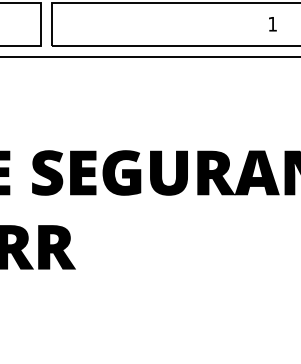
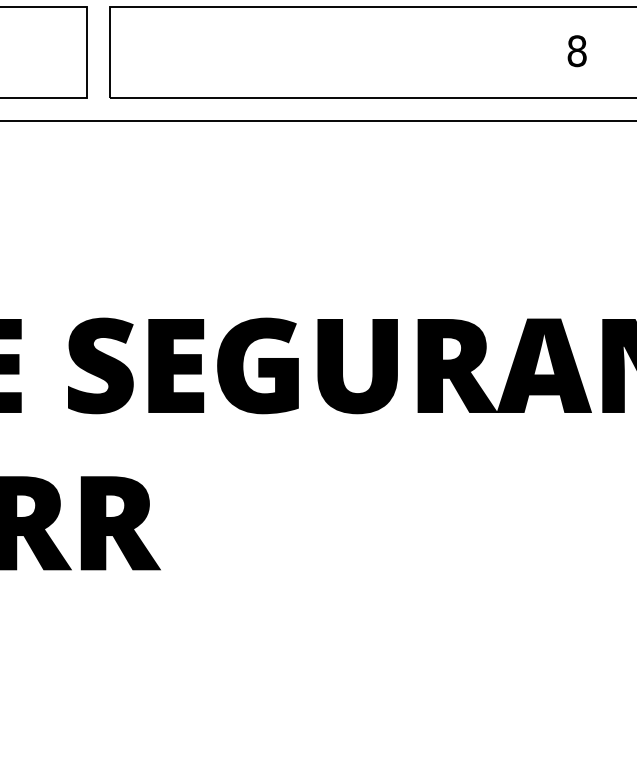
text: (272, 23) -> (576, 49), 1 -> 8

